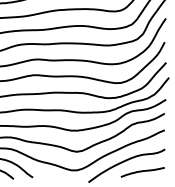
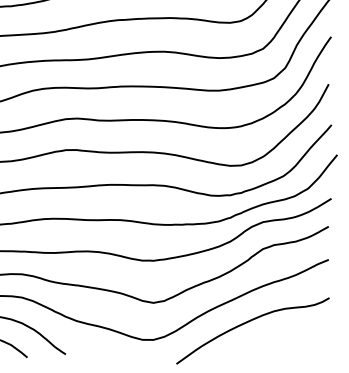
curve: (142, 172) -> (284, 344), removed

